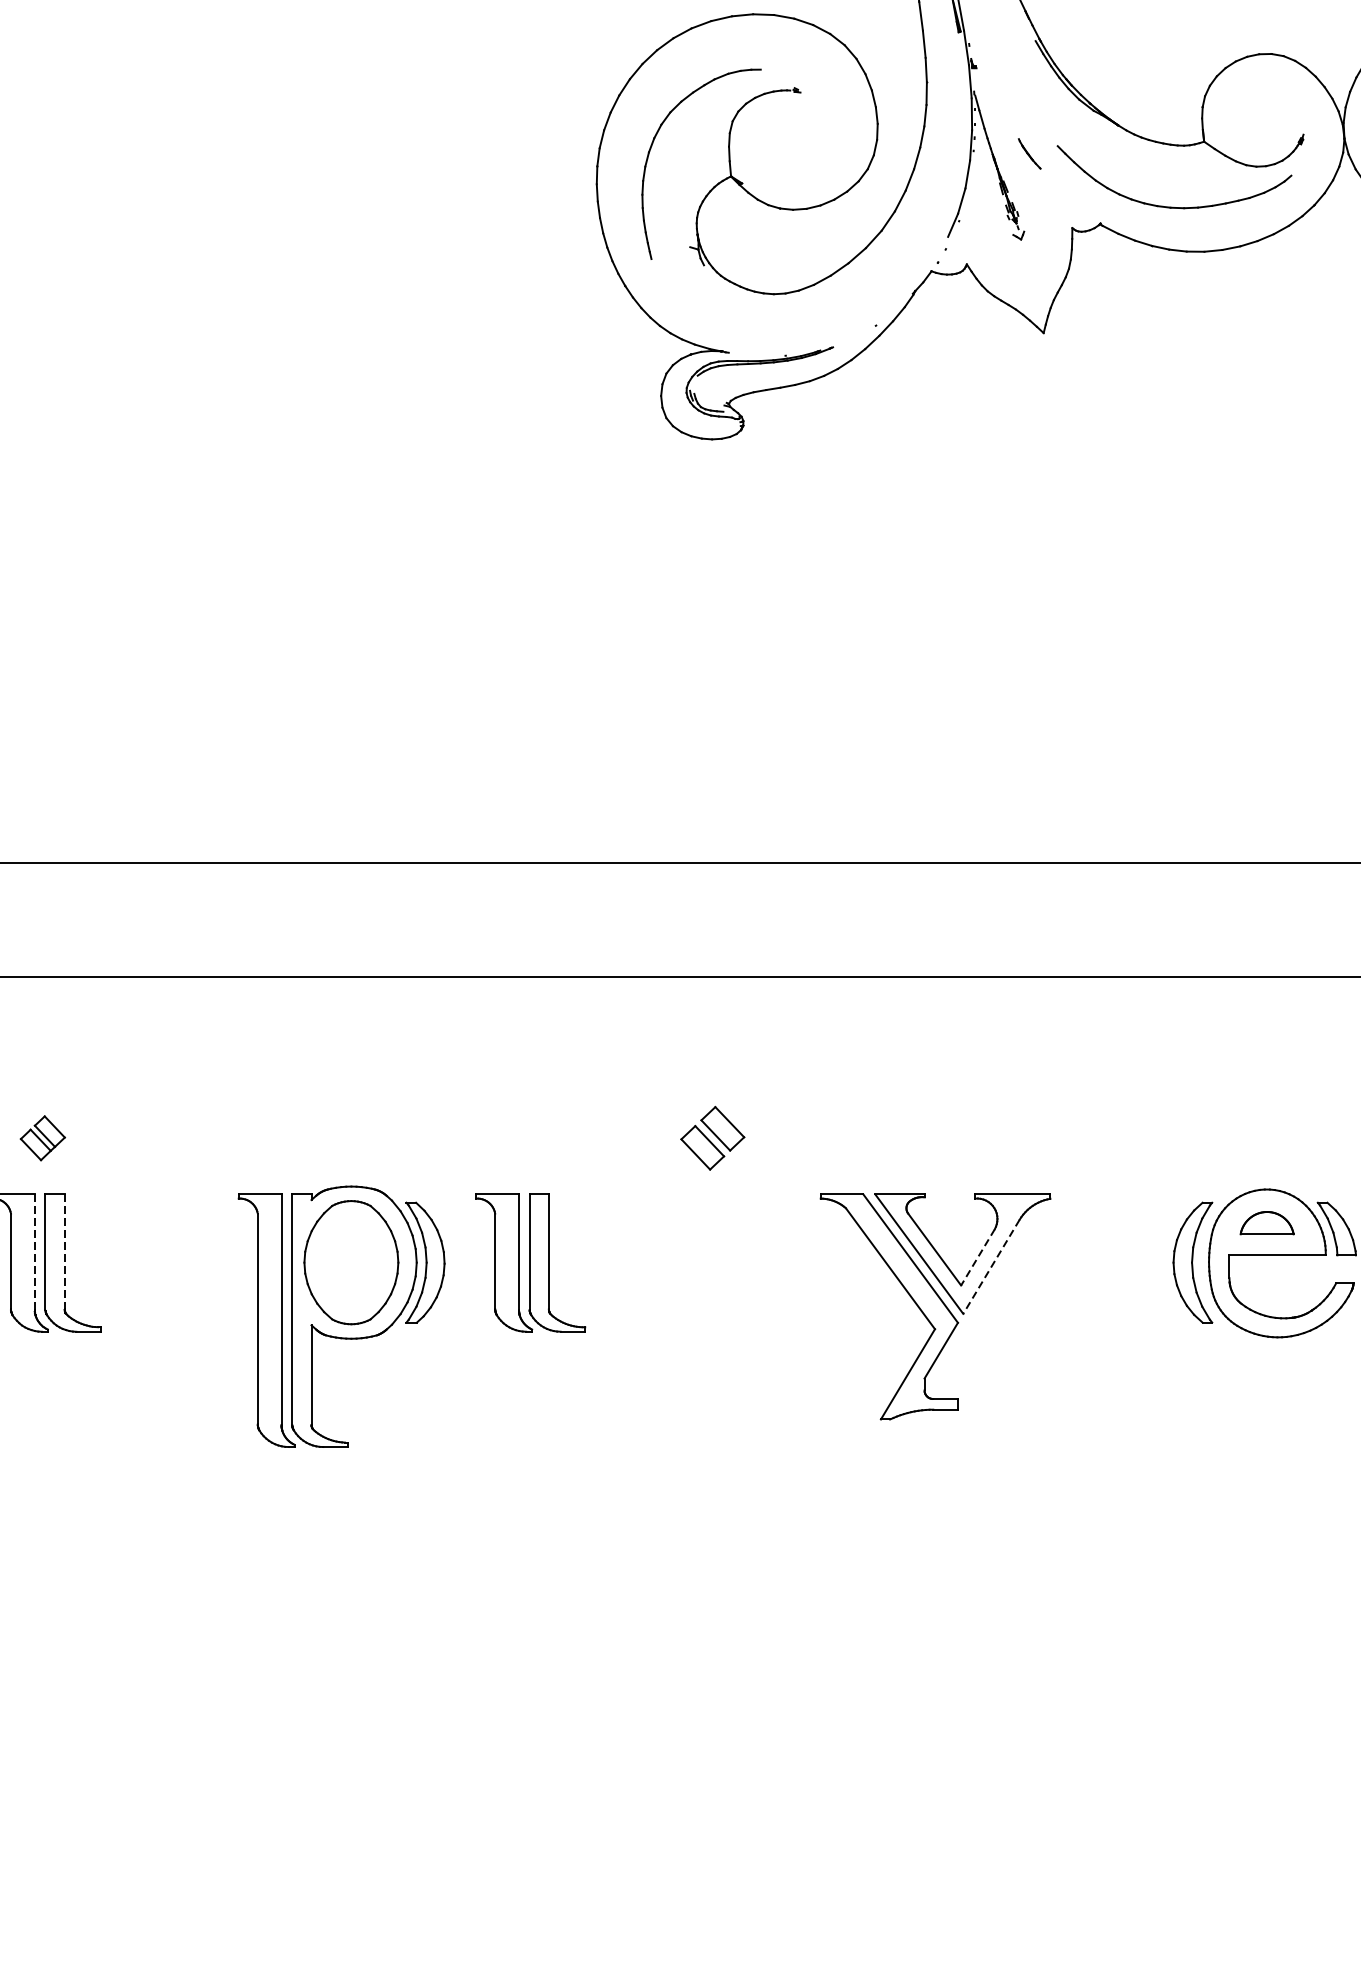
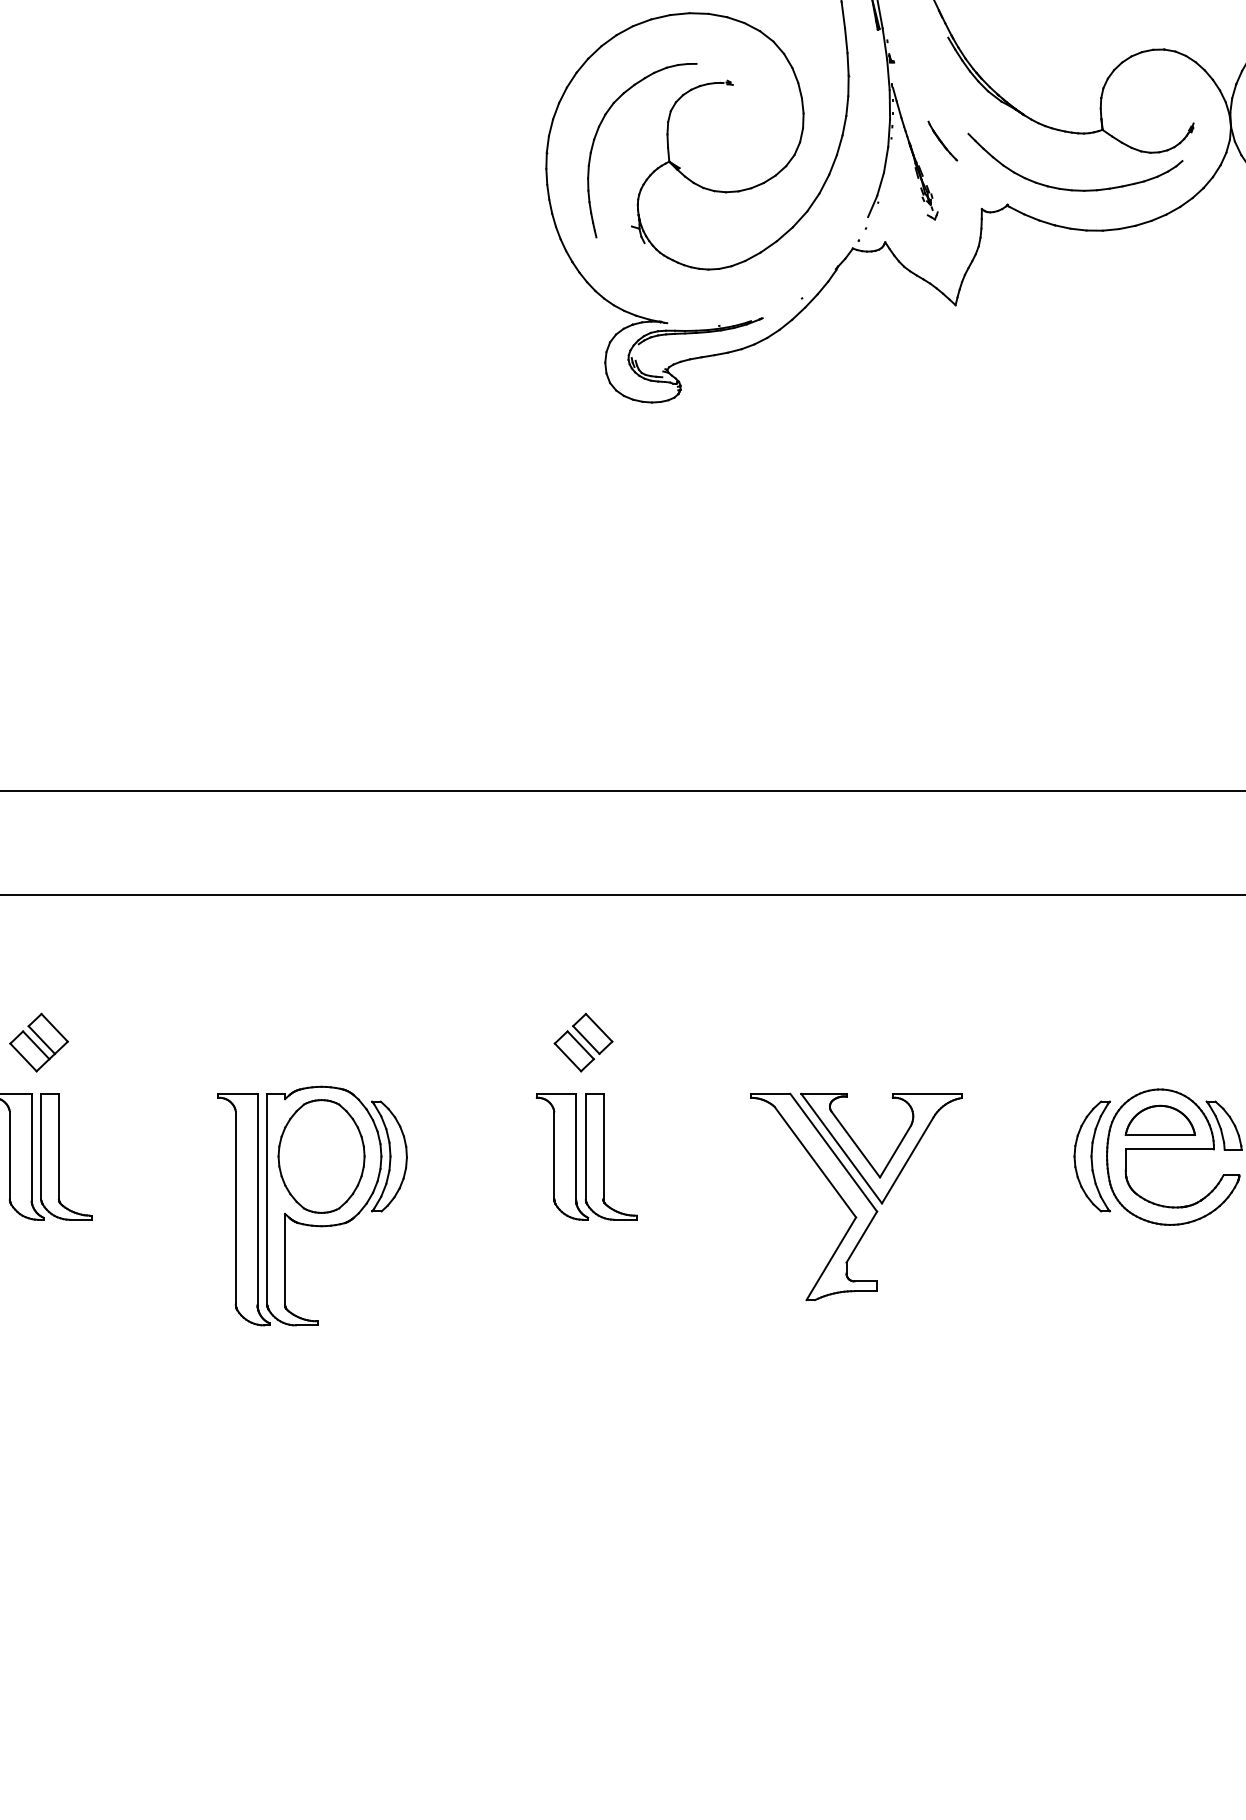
part: (1029, 153) -> (942, 140), size x1.43
part: (42, 1138) -> (38, 1042), size x1.43
part: (712, 1138) -> (583, 1042), moved
part: (1266, 1222) -> (1159, 1119), size x1.43
line: (34, 1251) -> (31, 1146), dashed -> solid
line: (64, 1251) -> (58, 1146), dashed -> solid
line: (978, 1258) -> (895, 1152), dashed -> solid
part: (530, 1262) -> (586, 1156), moved
line: (991, 1267) -> (907, 1160), dashed -> solid

